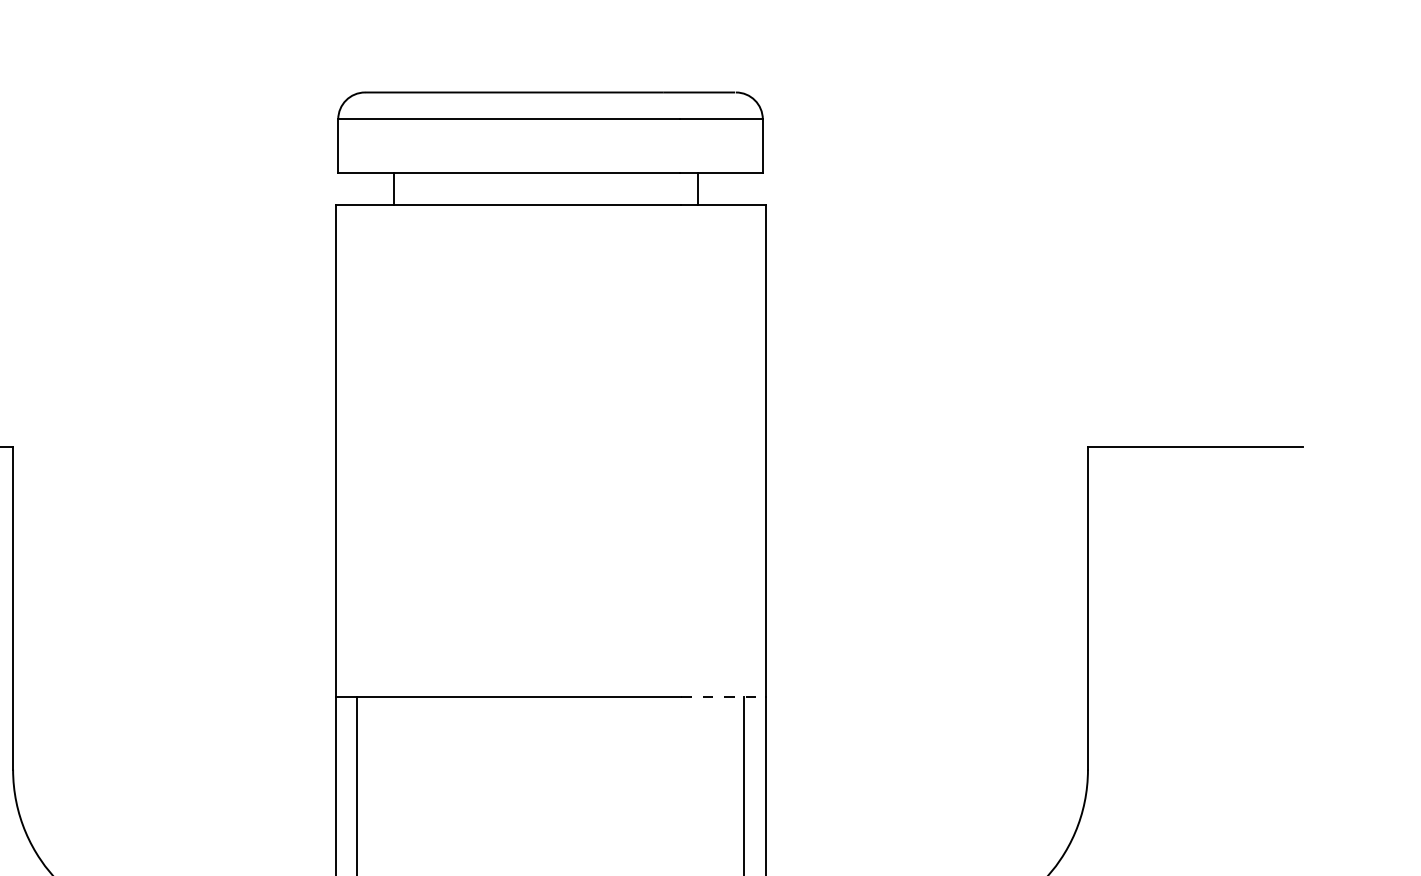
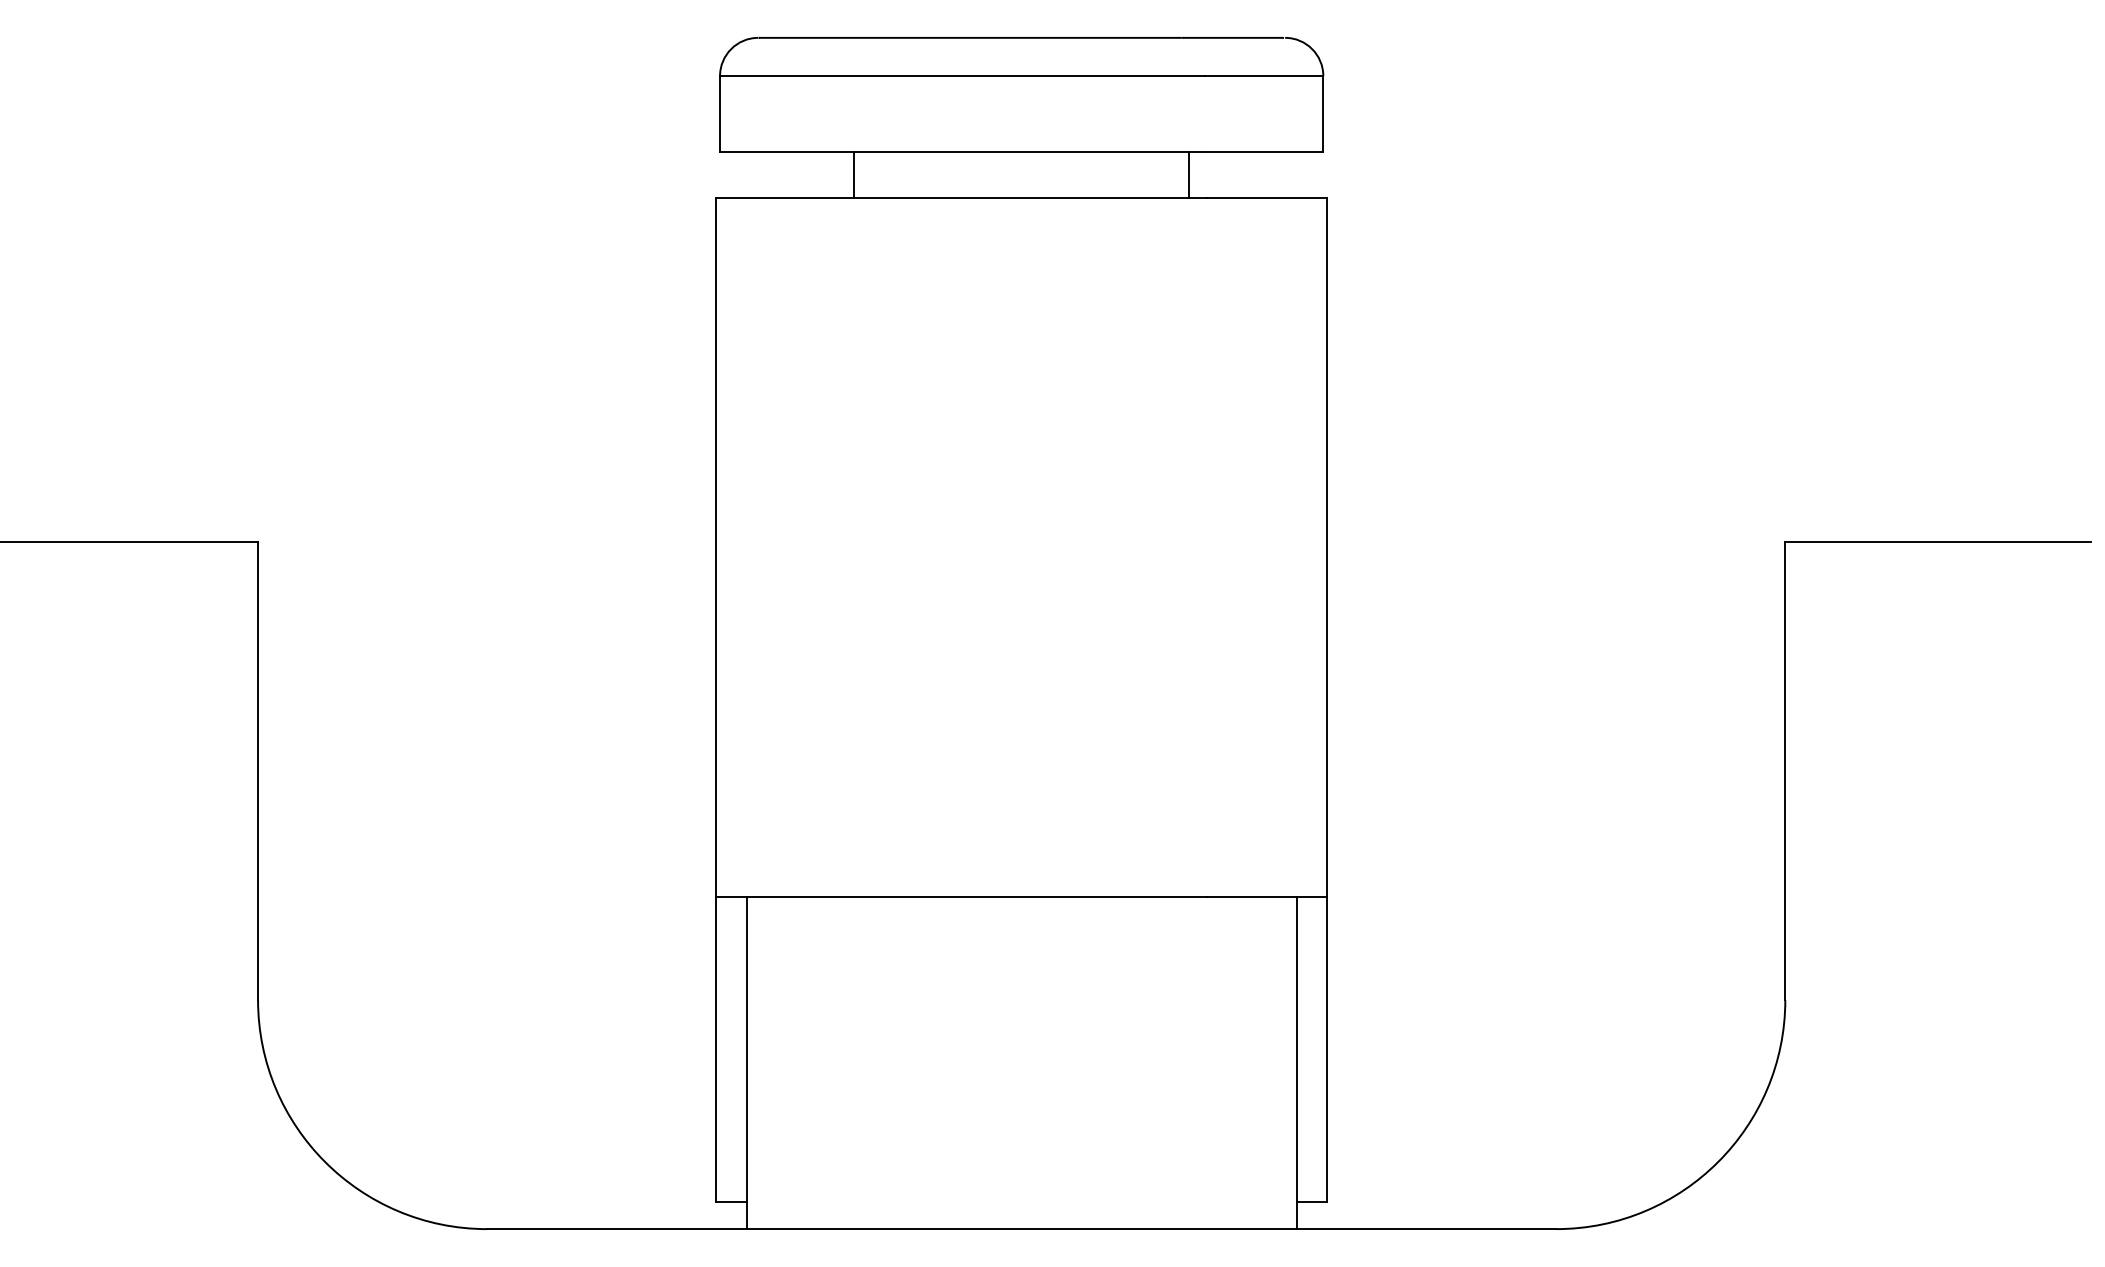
line: (394, 189) -> (854, 175), moved
line: (698, 189) -> (1189, 175), moved
line: (723, 696) -> (1267, 896), dashed -> solid

